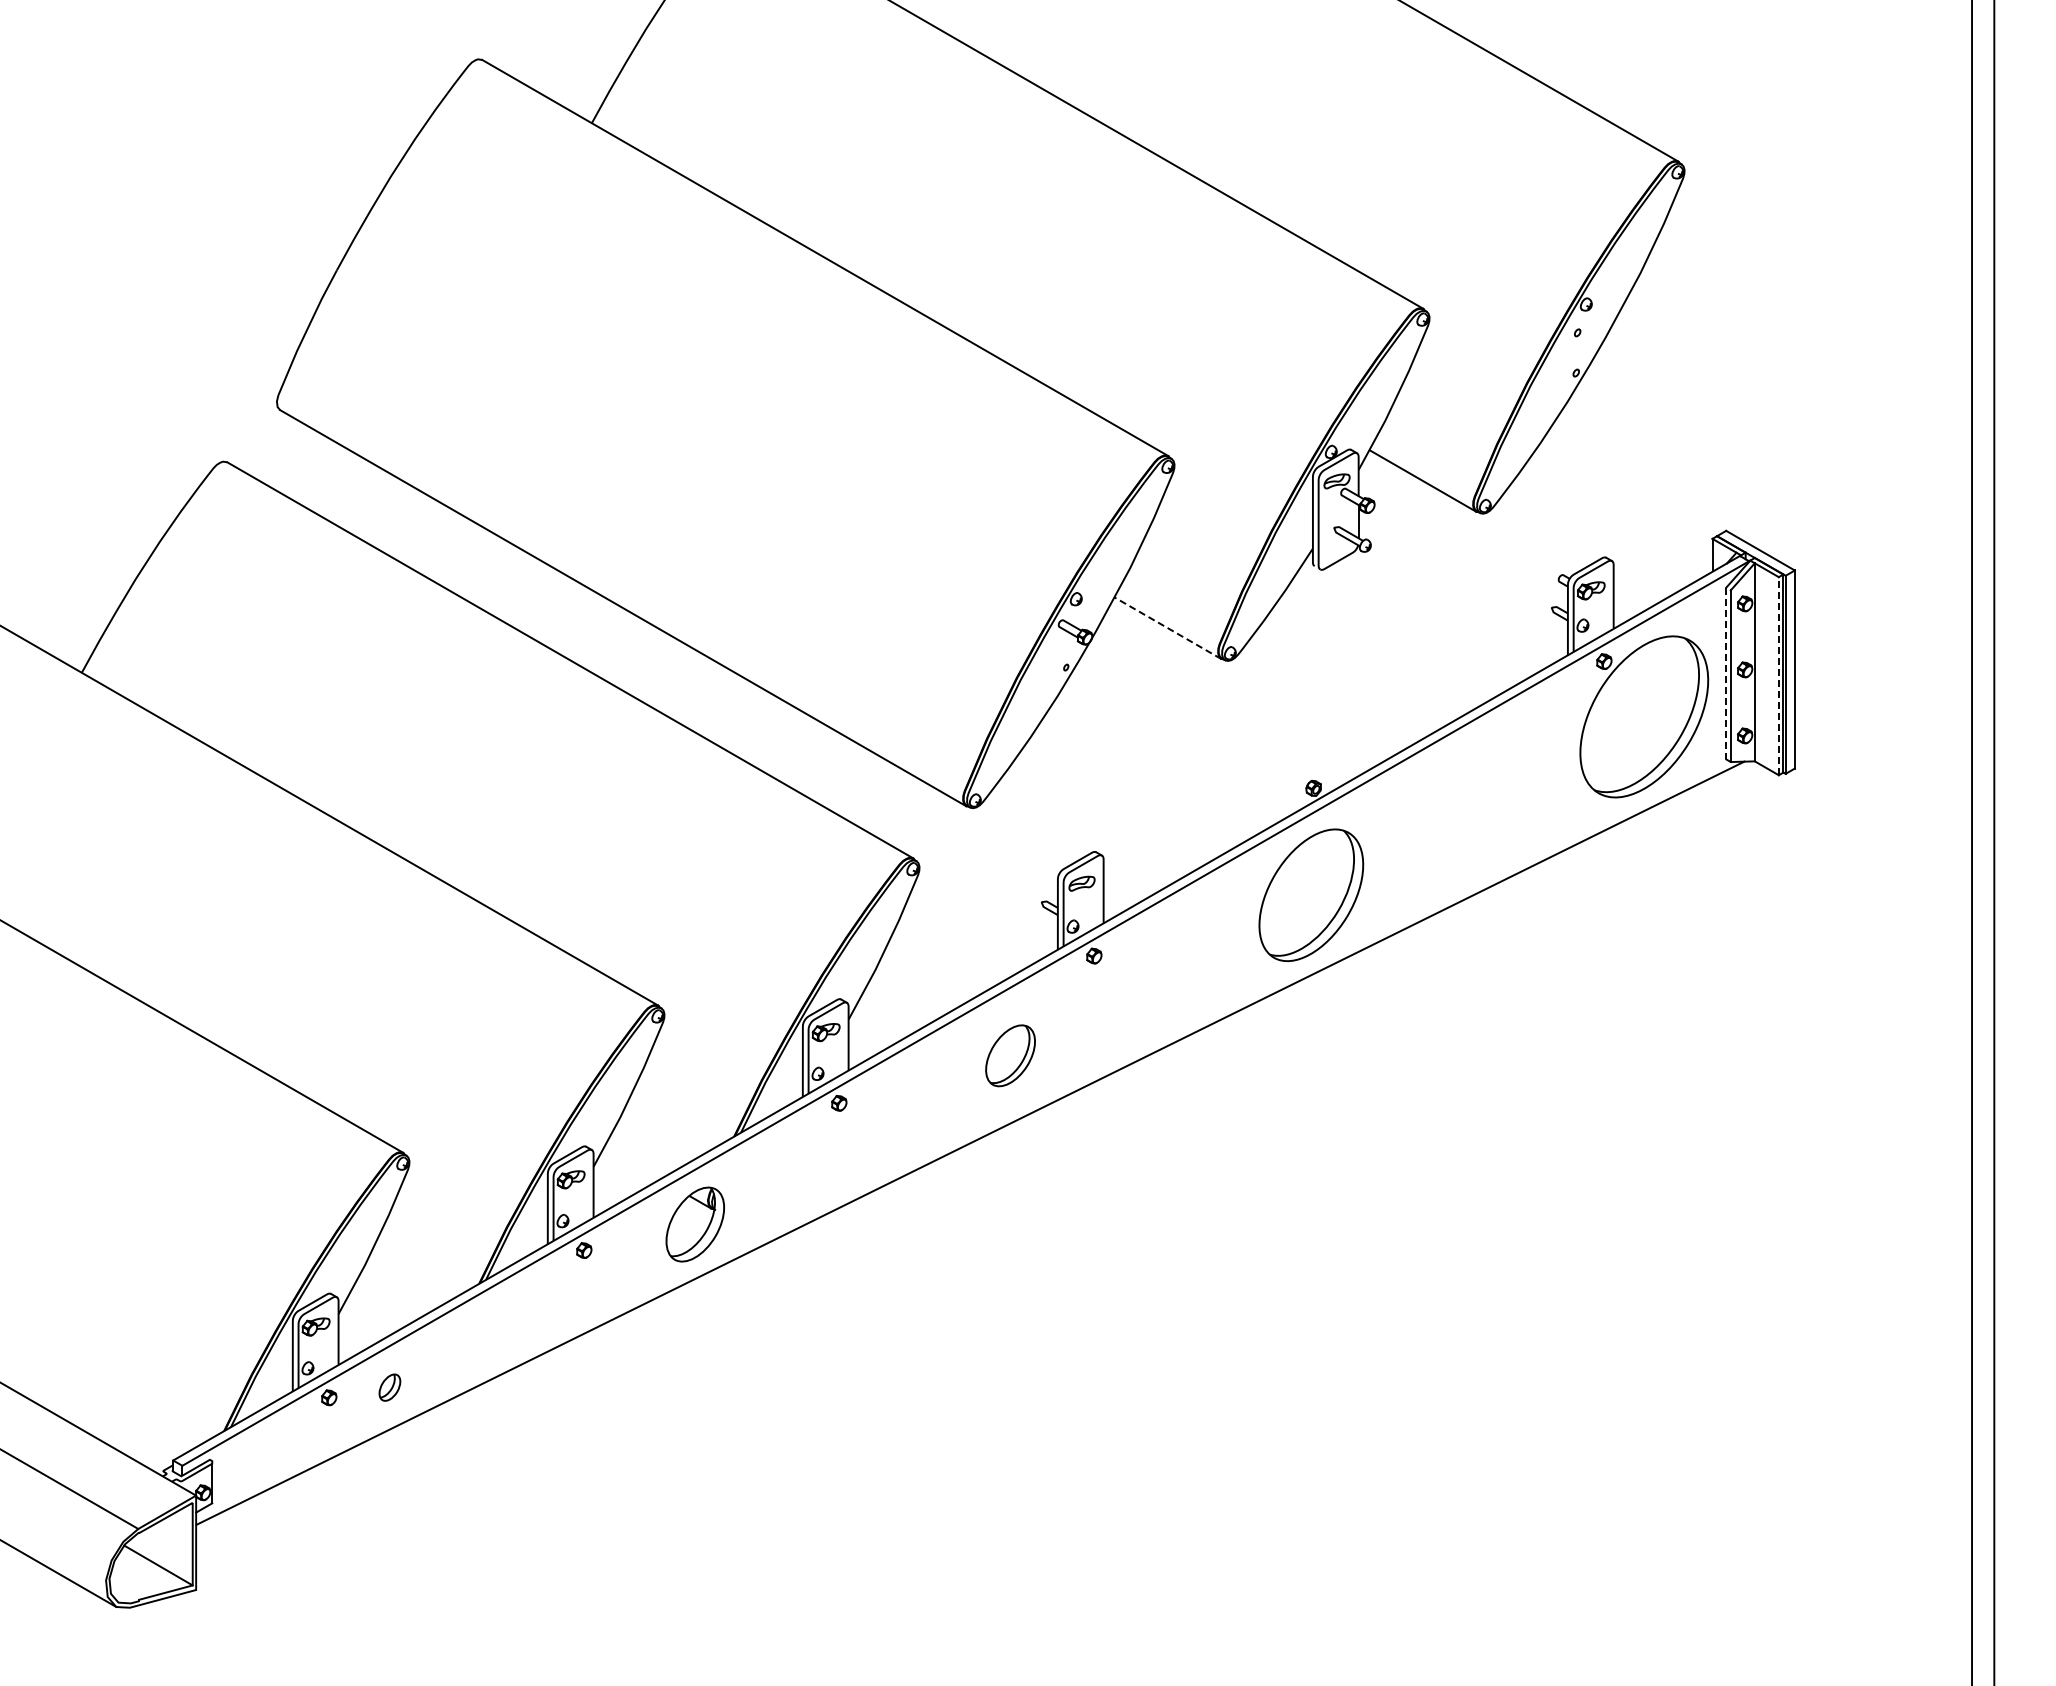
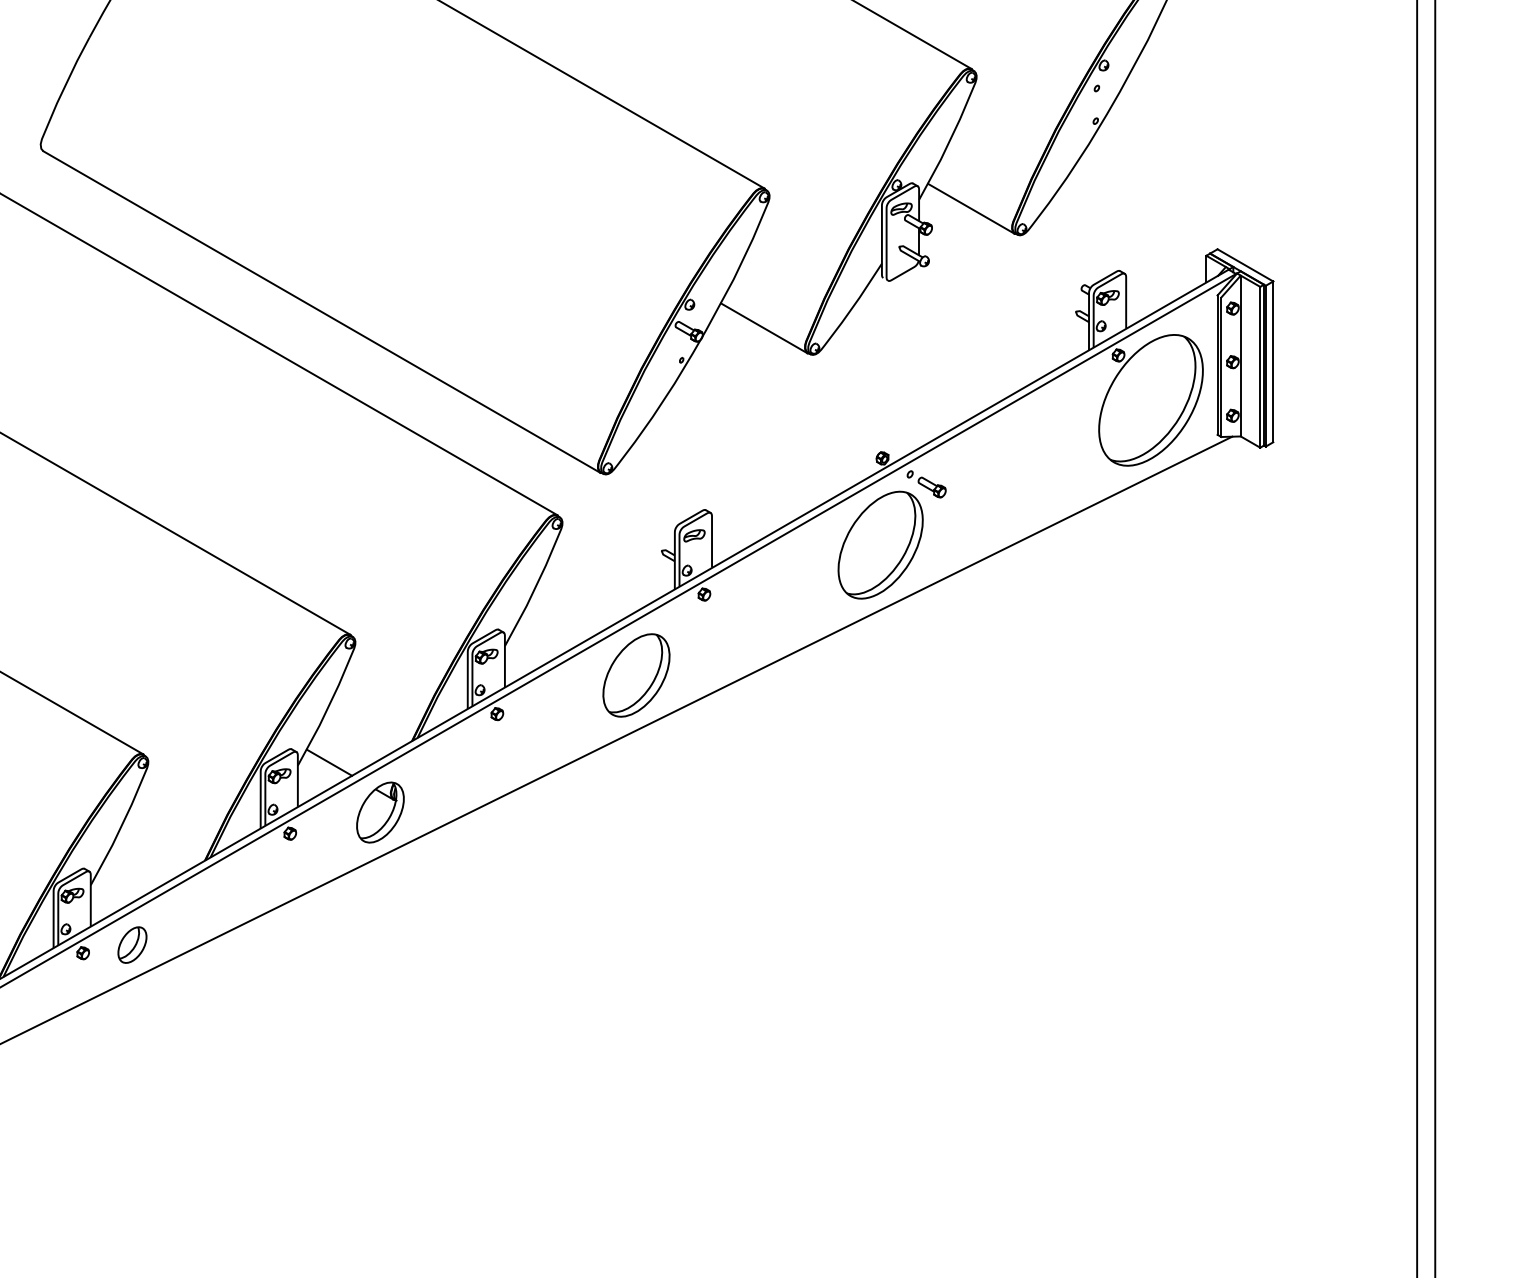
line: (1167, 628) -> (763, 328), dashed -> solid
line: (1726, 673) -> (1217, 365), dashed -> solid
line: (1778, 675) -> (1260, 366), dashed -> solid
part: (1367, 820) -> (926, 484), added
part: (1010, 1055) -> (636, 675), size x1.67
line: (632, 1163) -> (329, 762), added
part: (389, 1387) -> (132, 944), size x1.67

